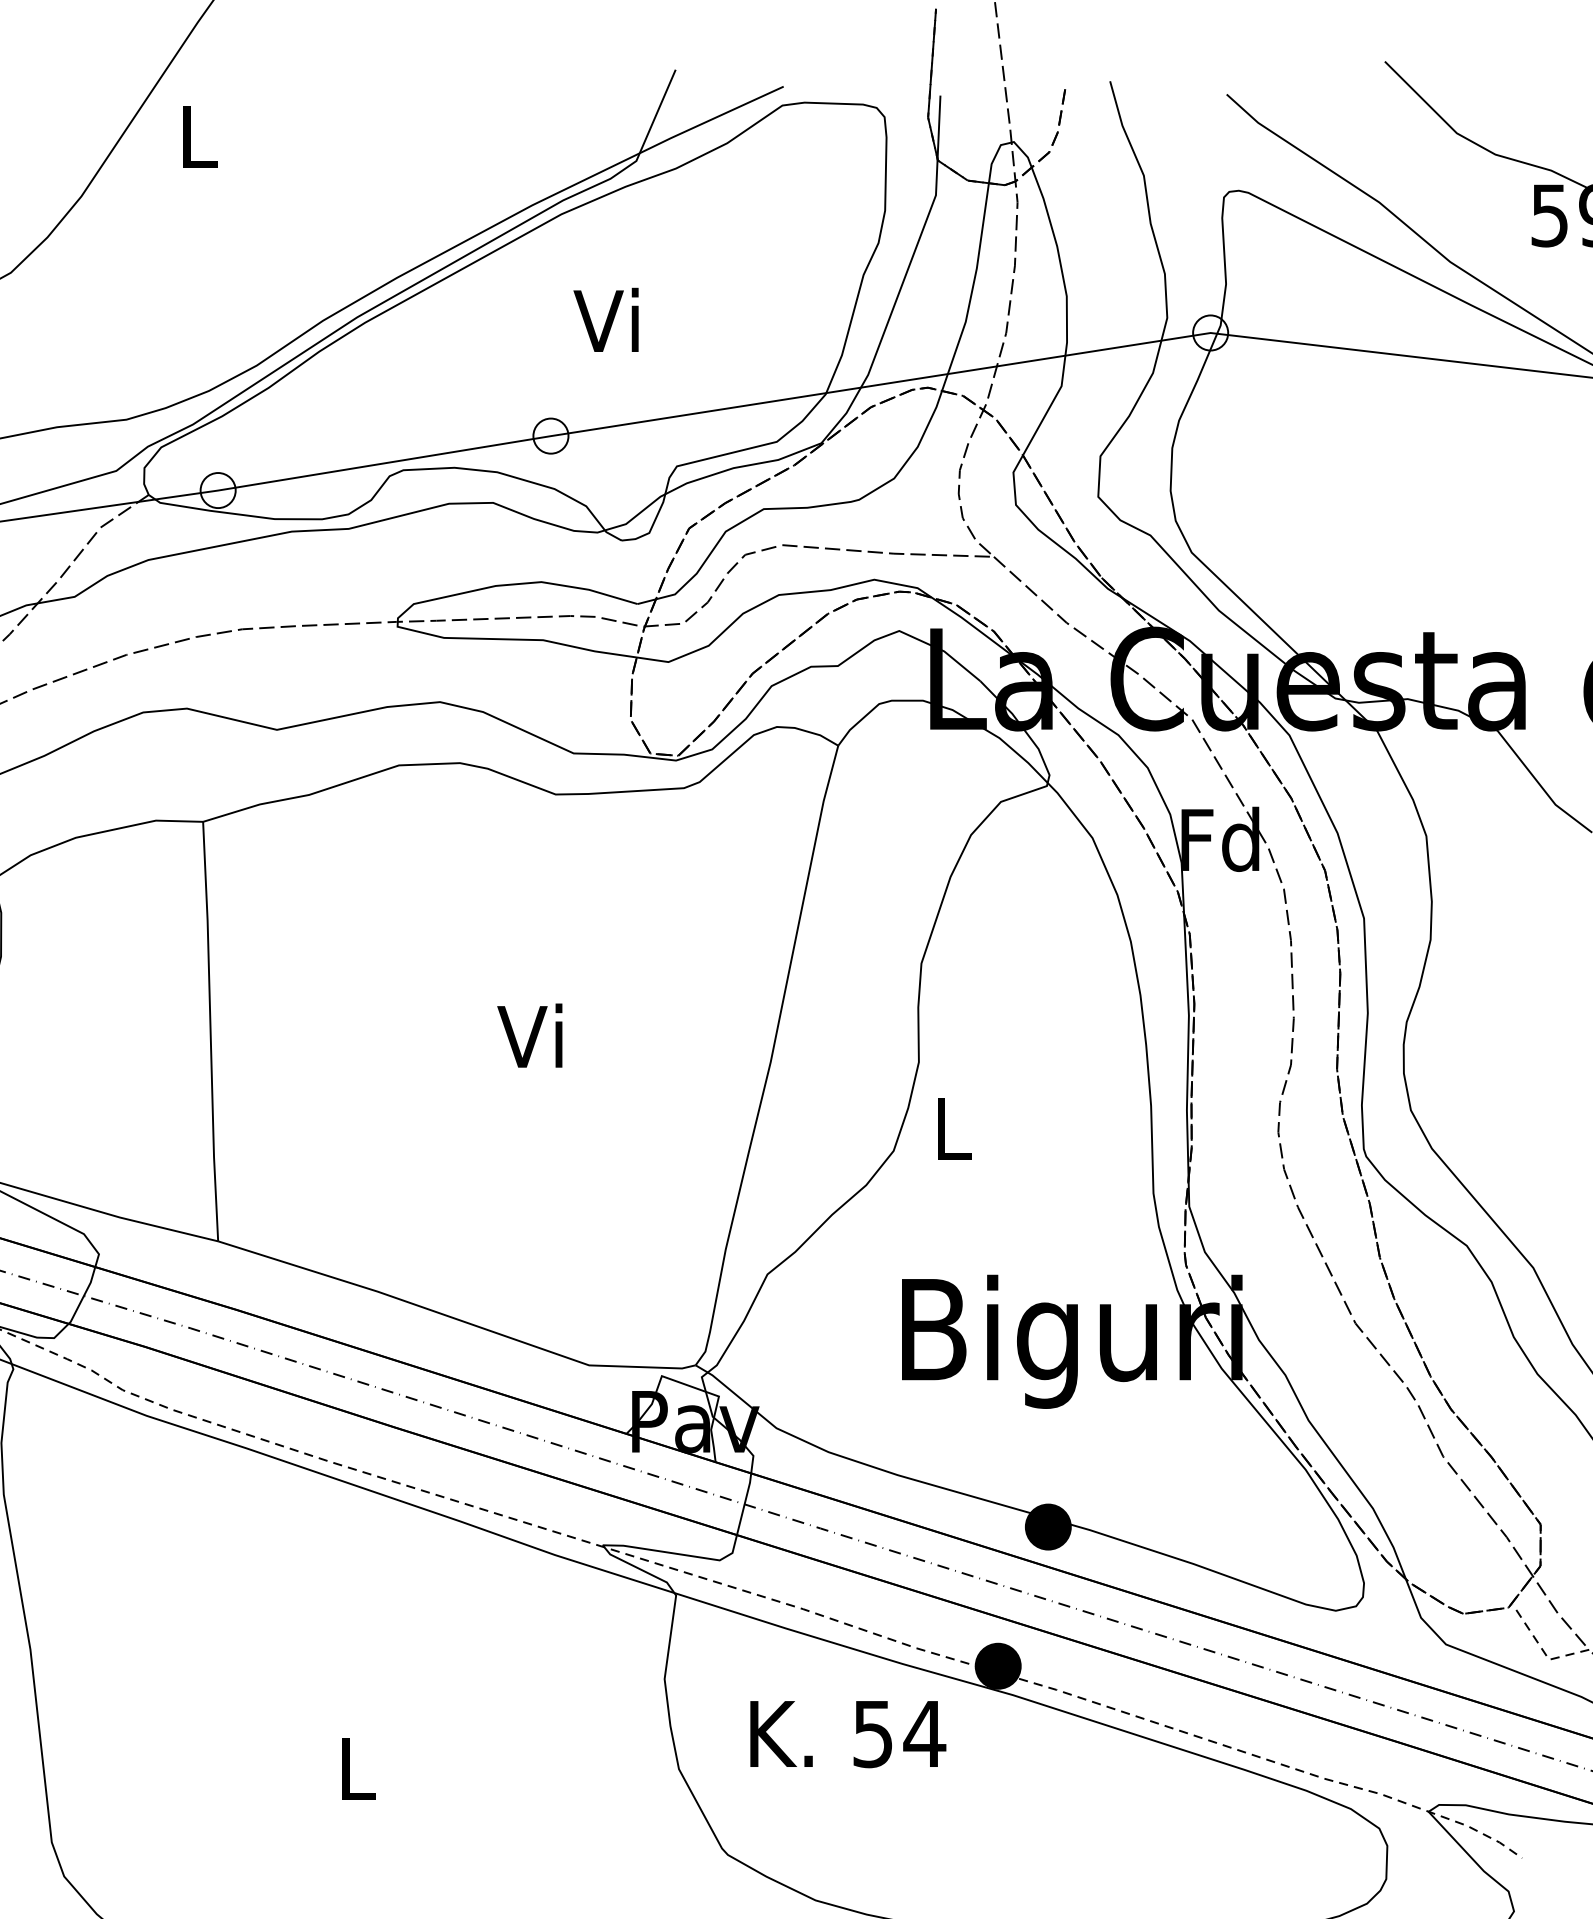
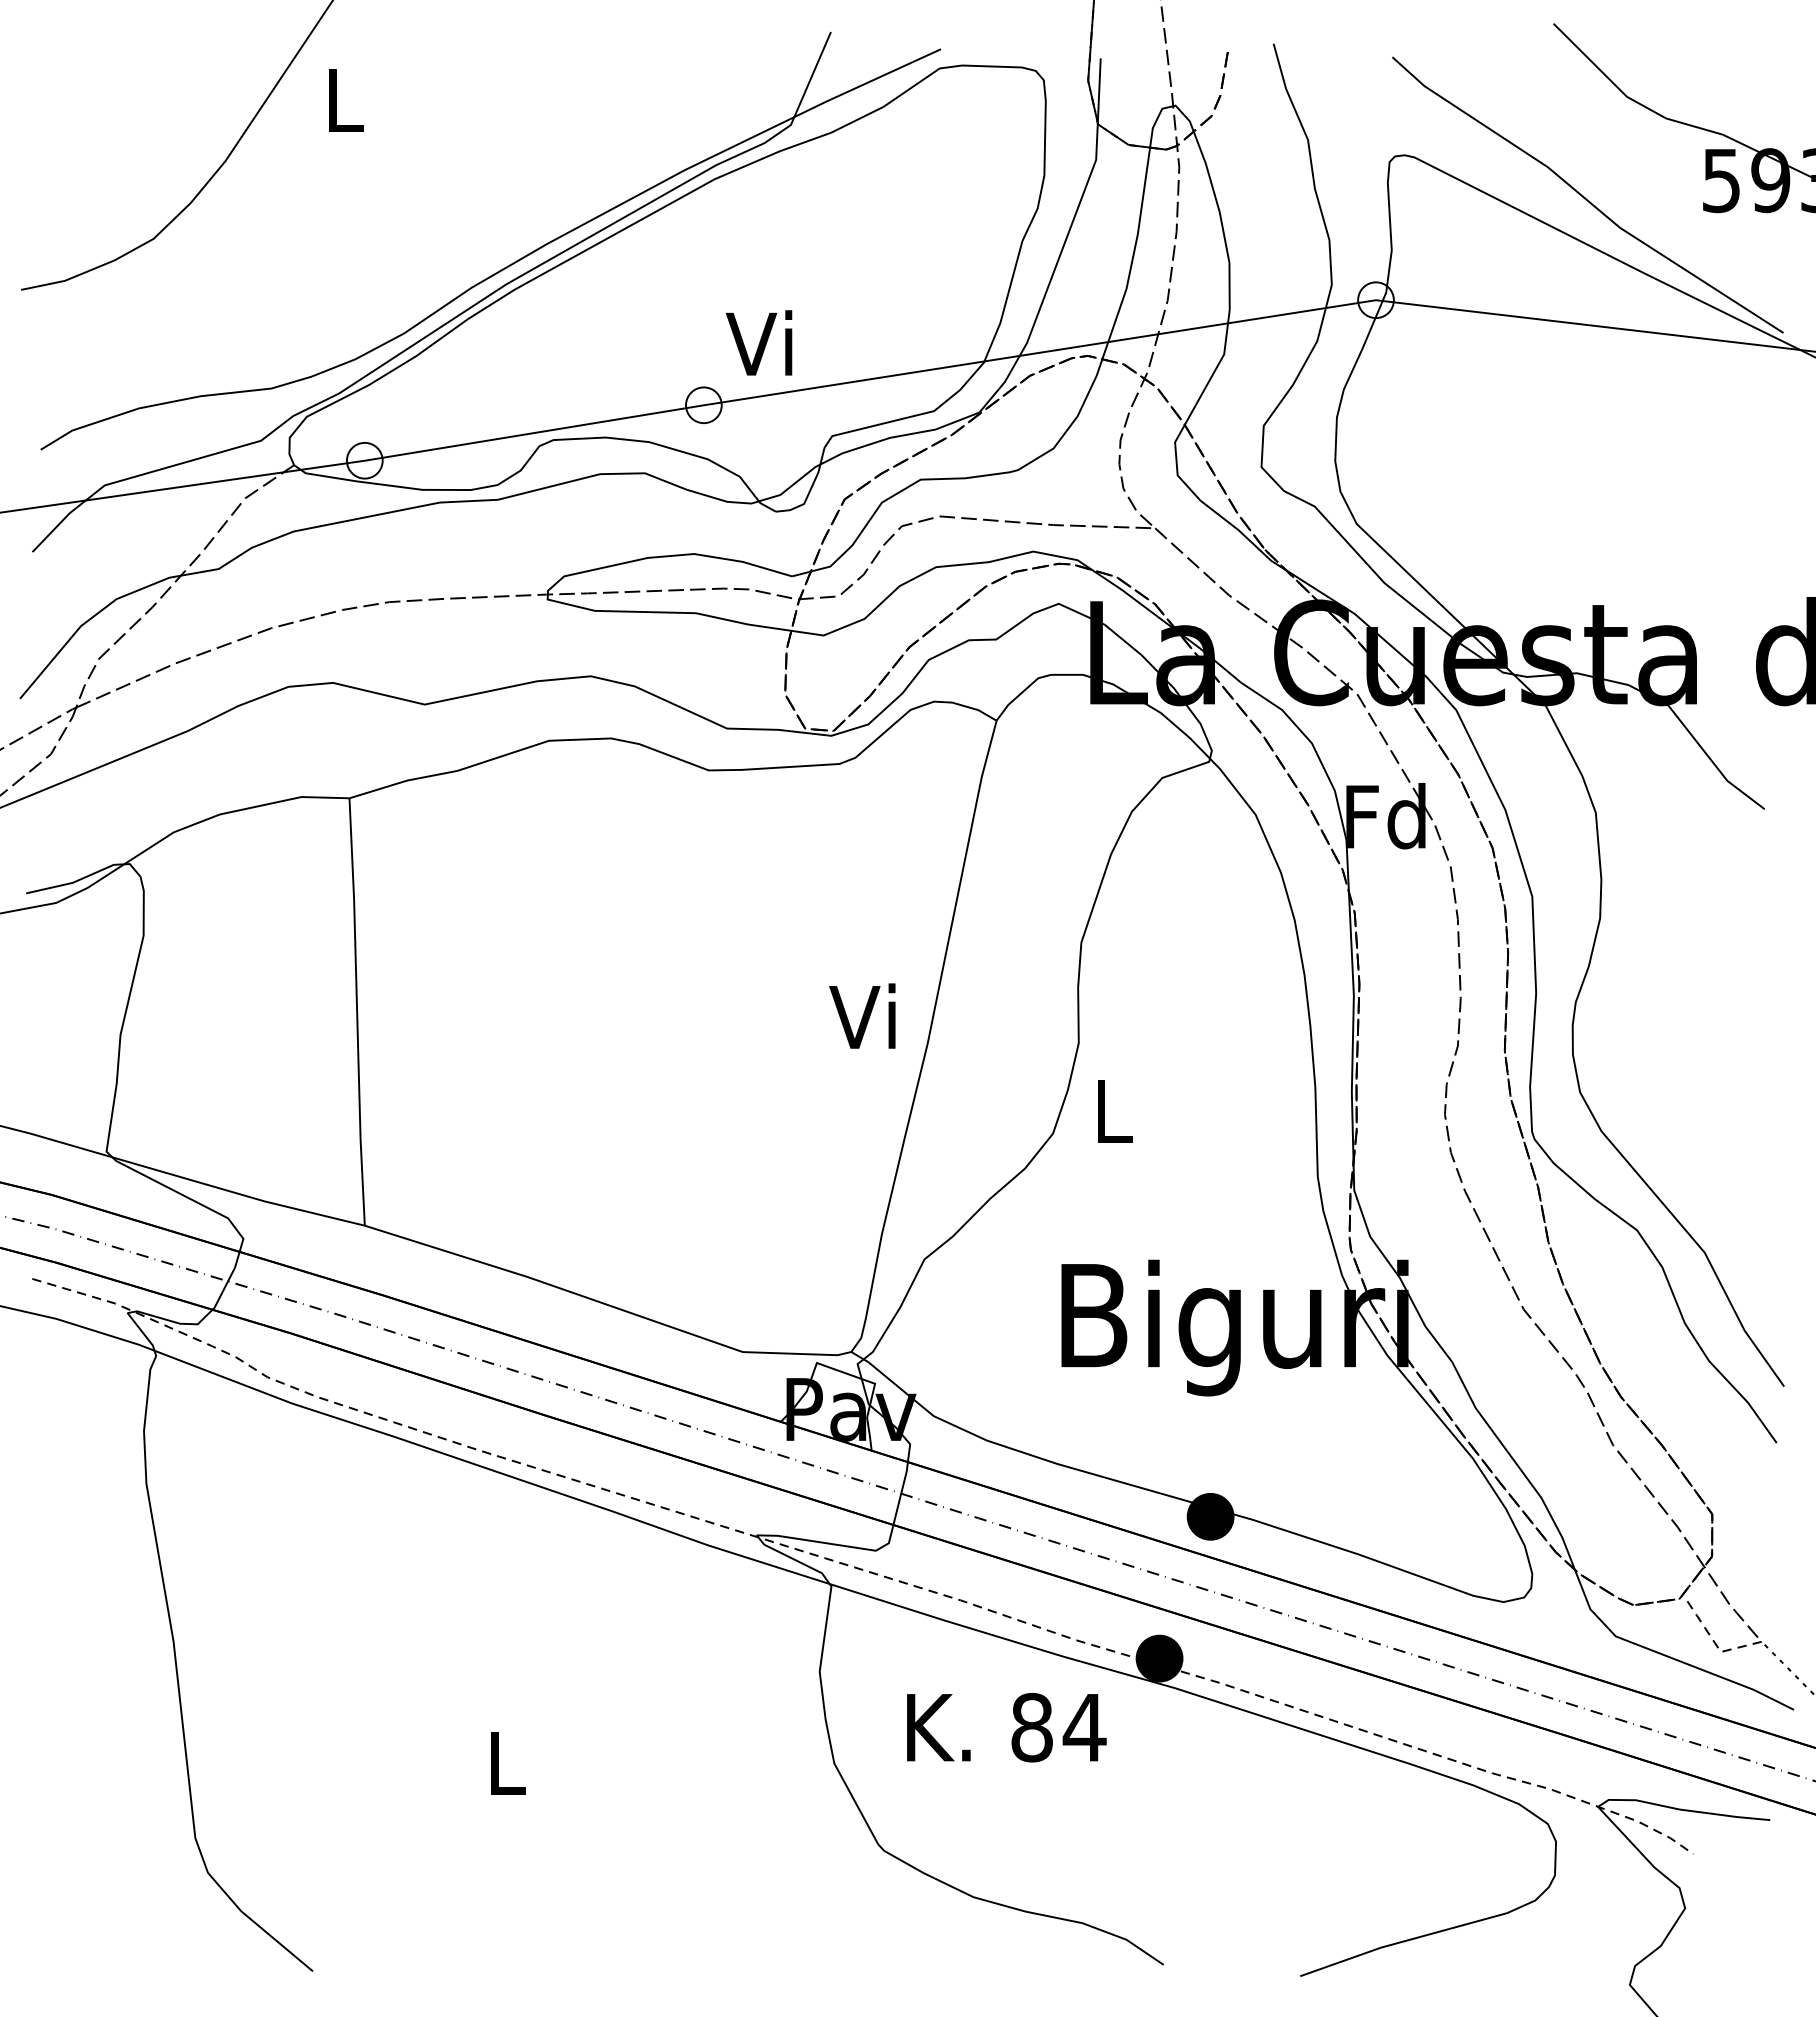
text: (605, 319) -> (758, 342), moved
text: (529, 1035) -> (862, 1015), moved
text: (872, 1733) -> (1031, 1727), 54 -> 84

